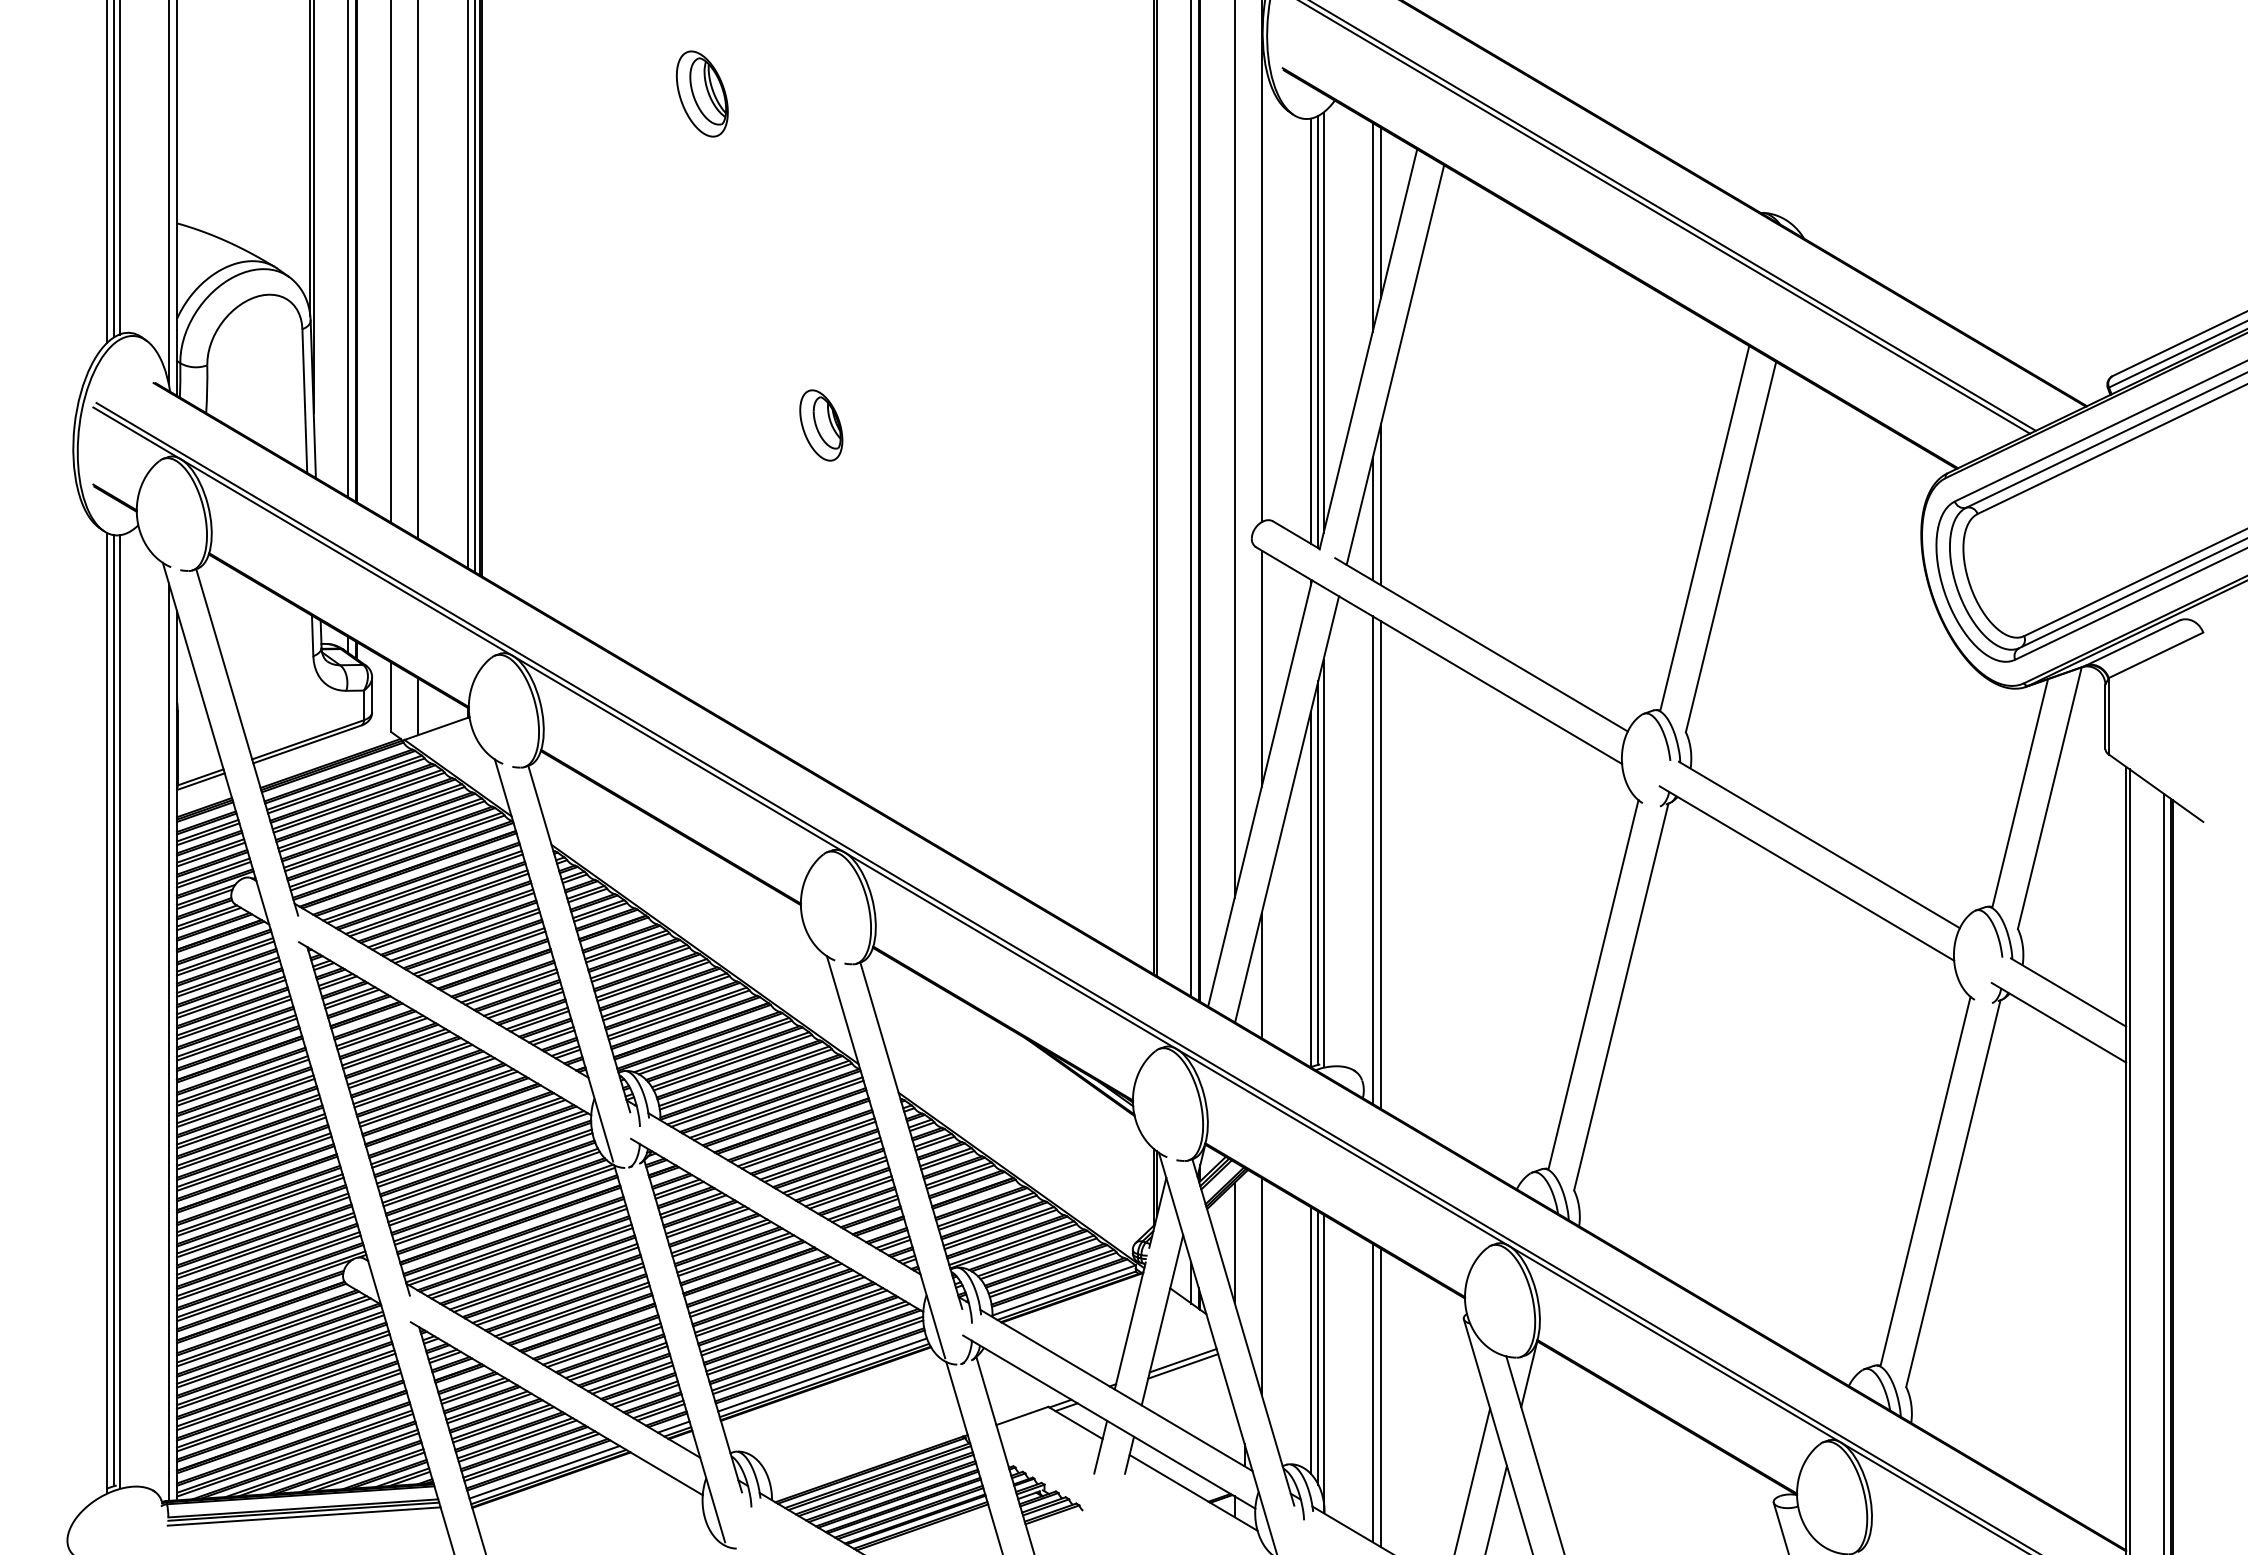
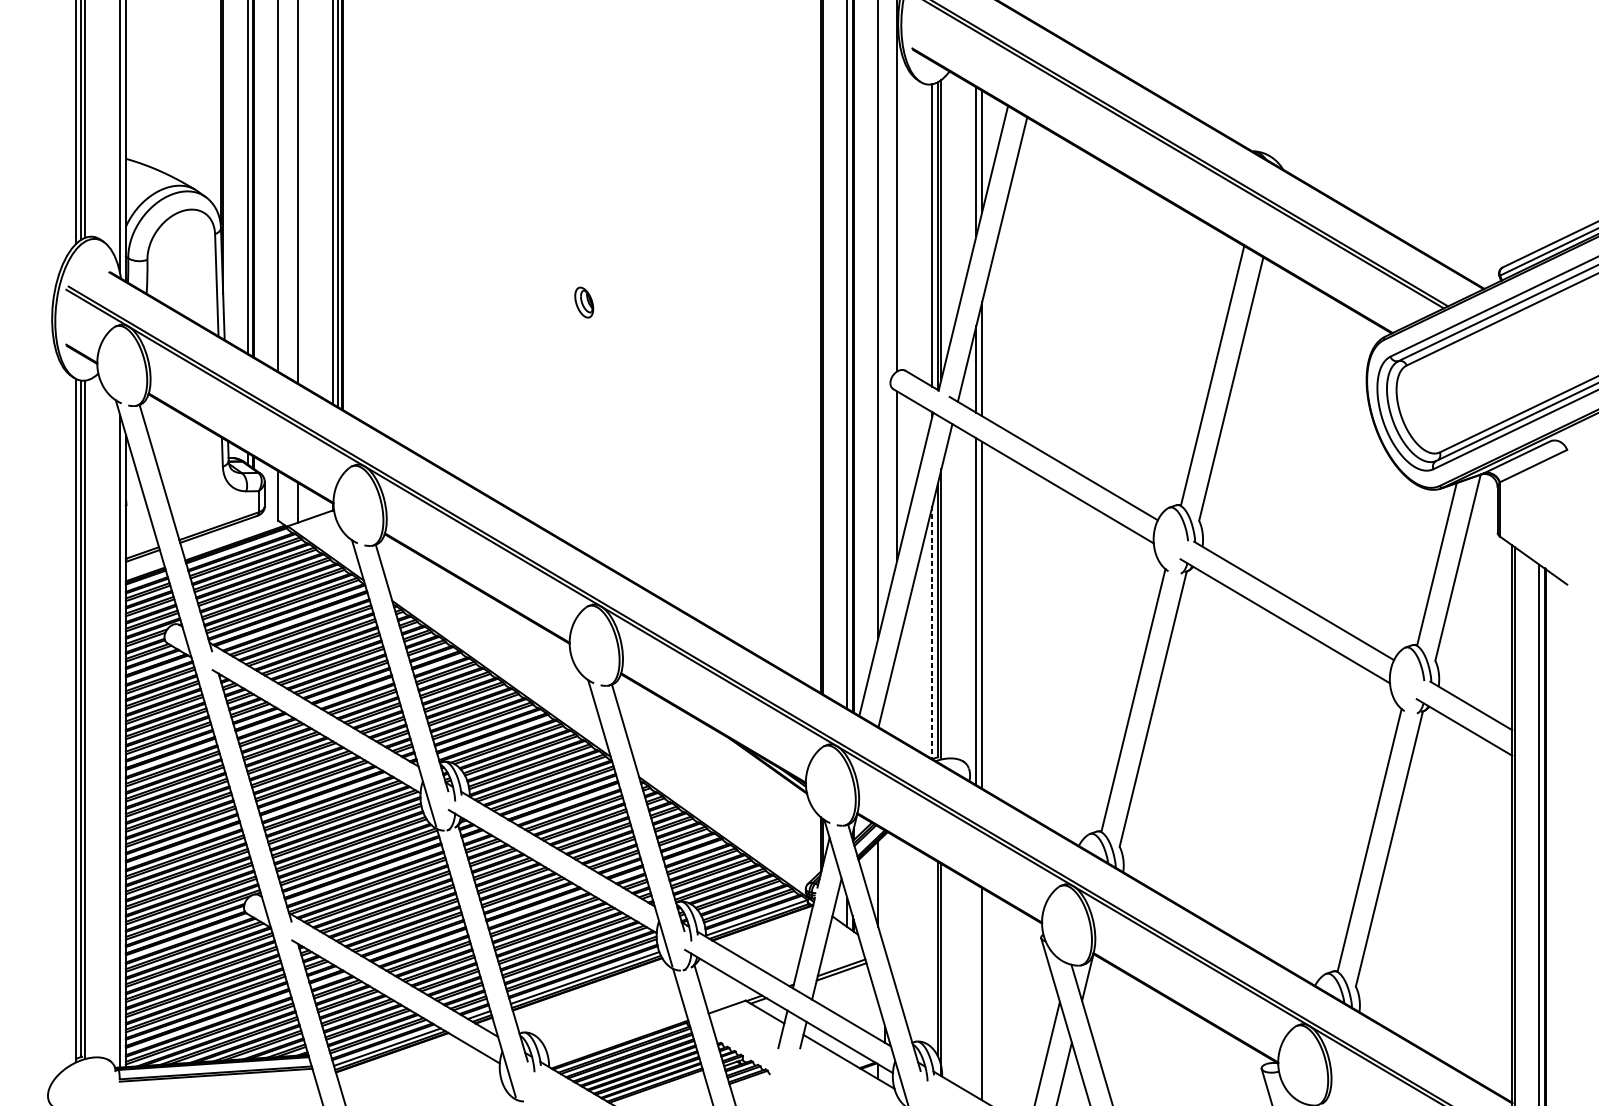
part: (701, 93) -> (498, 66), removed
part: (821, 425) -> (584, 302), size x0.6
line: (1310, 889) -> (932, 632), solid -> dashed
line: (1261, 975) -> (897, 693), removed
line: (1261, 1286) -> (897, 915), removed
line: (1310, 1340) -> (932, 953), removed
line: (1372, 1392) -> (976, 990), removed
line: (303, 1516) -> (215, 1078), removed

